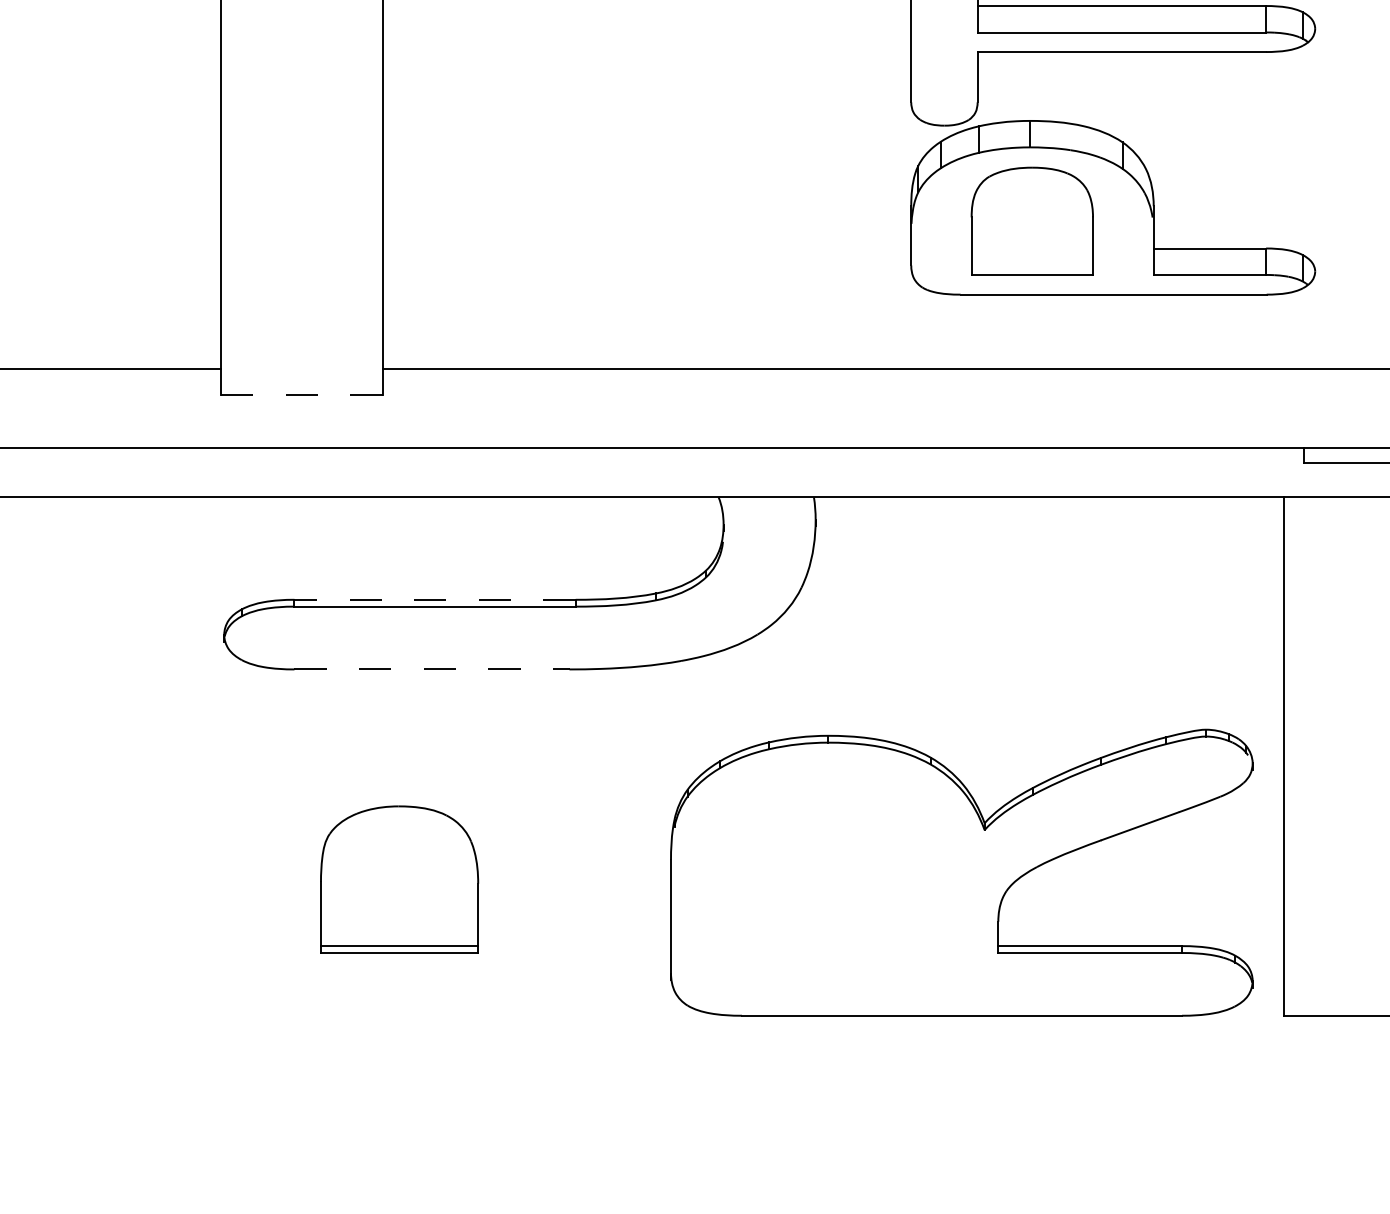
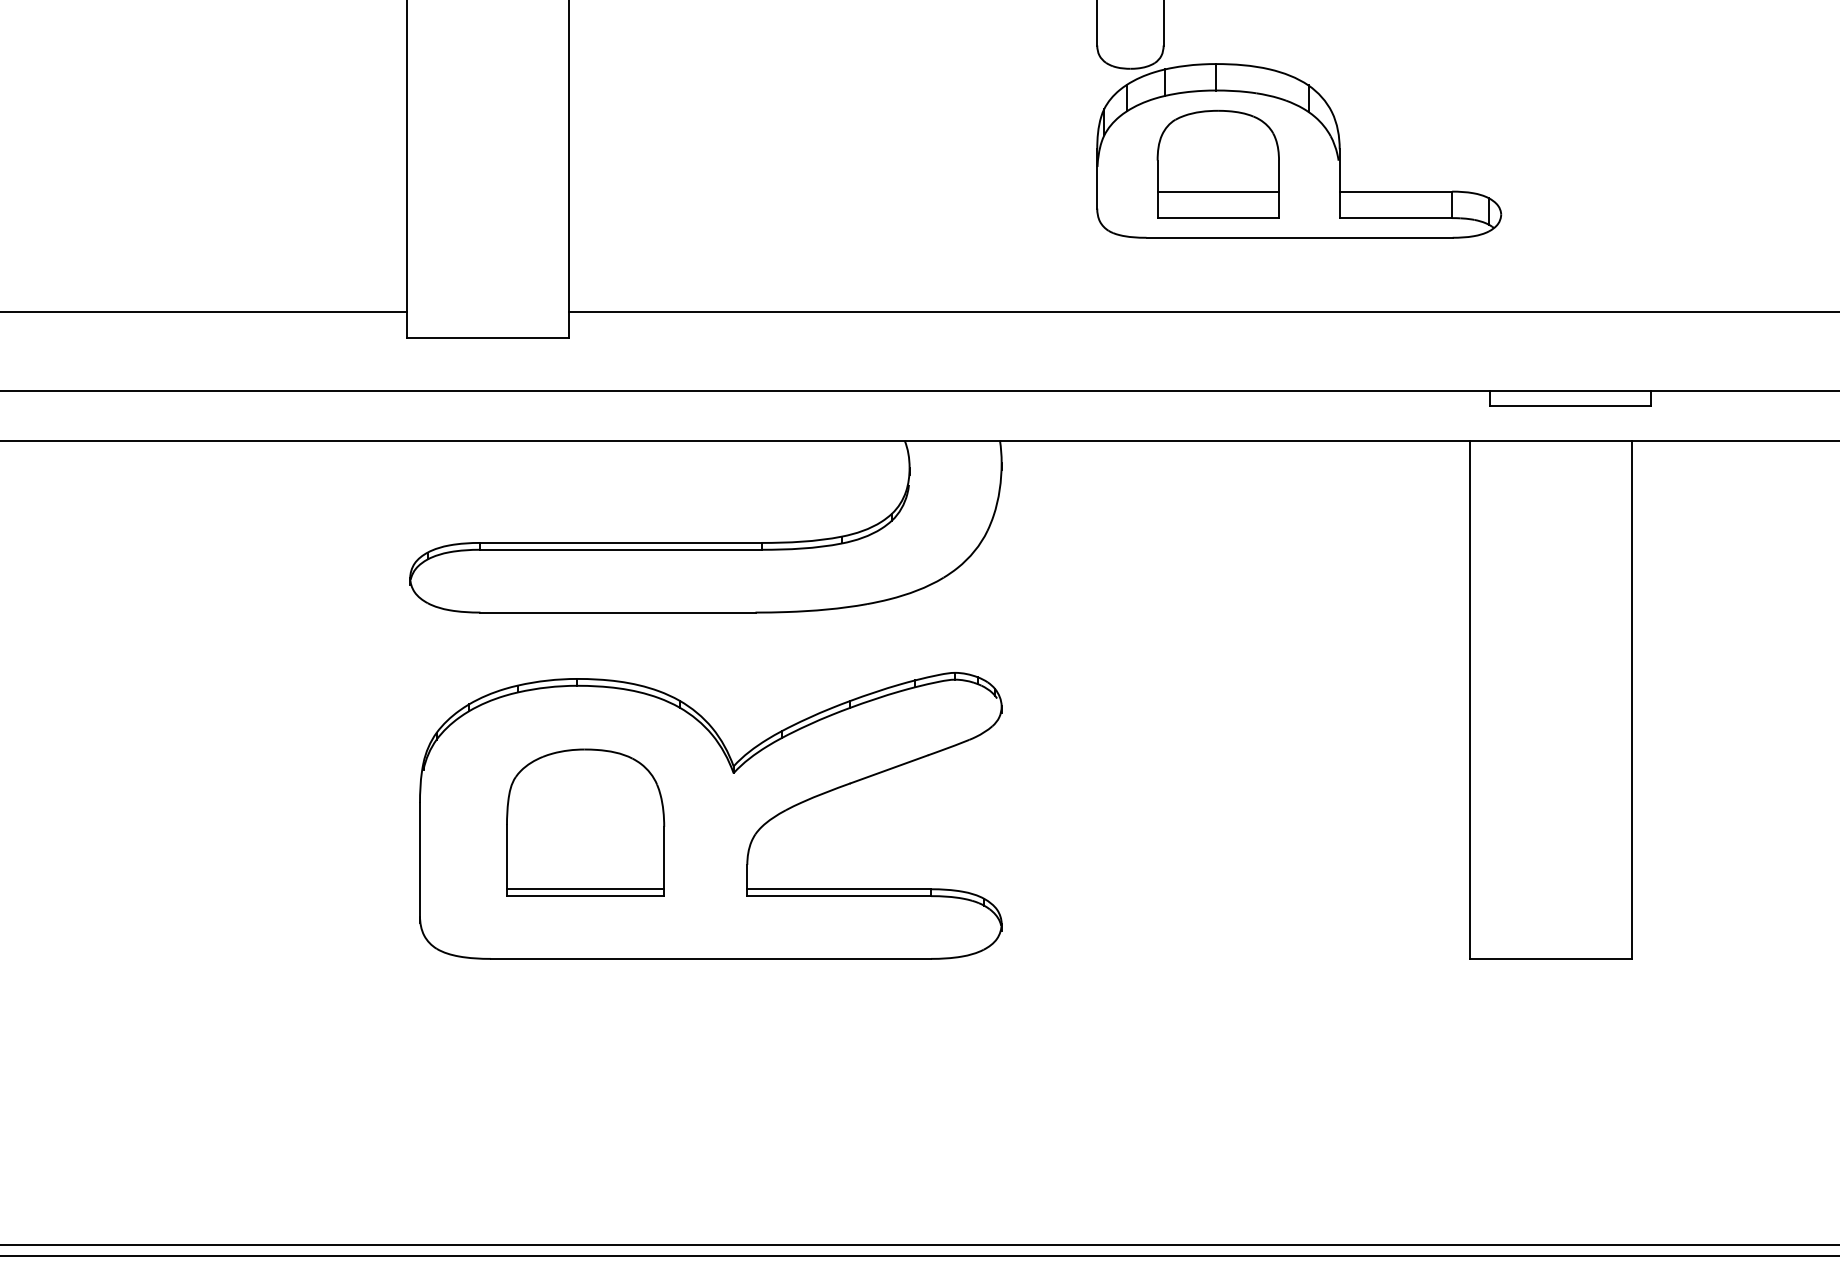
line: (1032, 248) -> (1218, 191), added
line: (301, 395) -> (487, 338), dashed -> solid
line: (435, 599) -> (621, 542), dashed -> solid
line: (431, 669) -> (617, 612), dashed -> solid
part: (961, 872) -> (710, 815), moved

